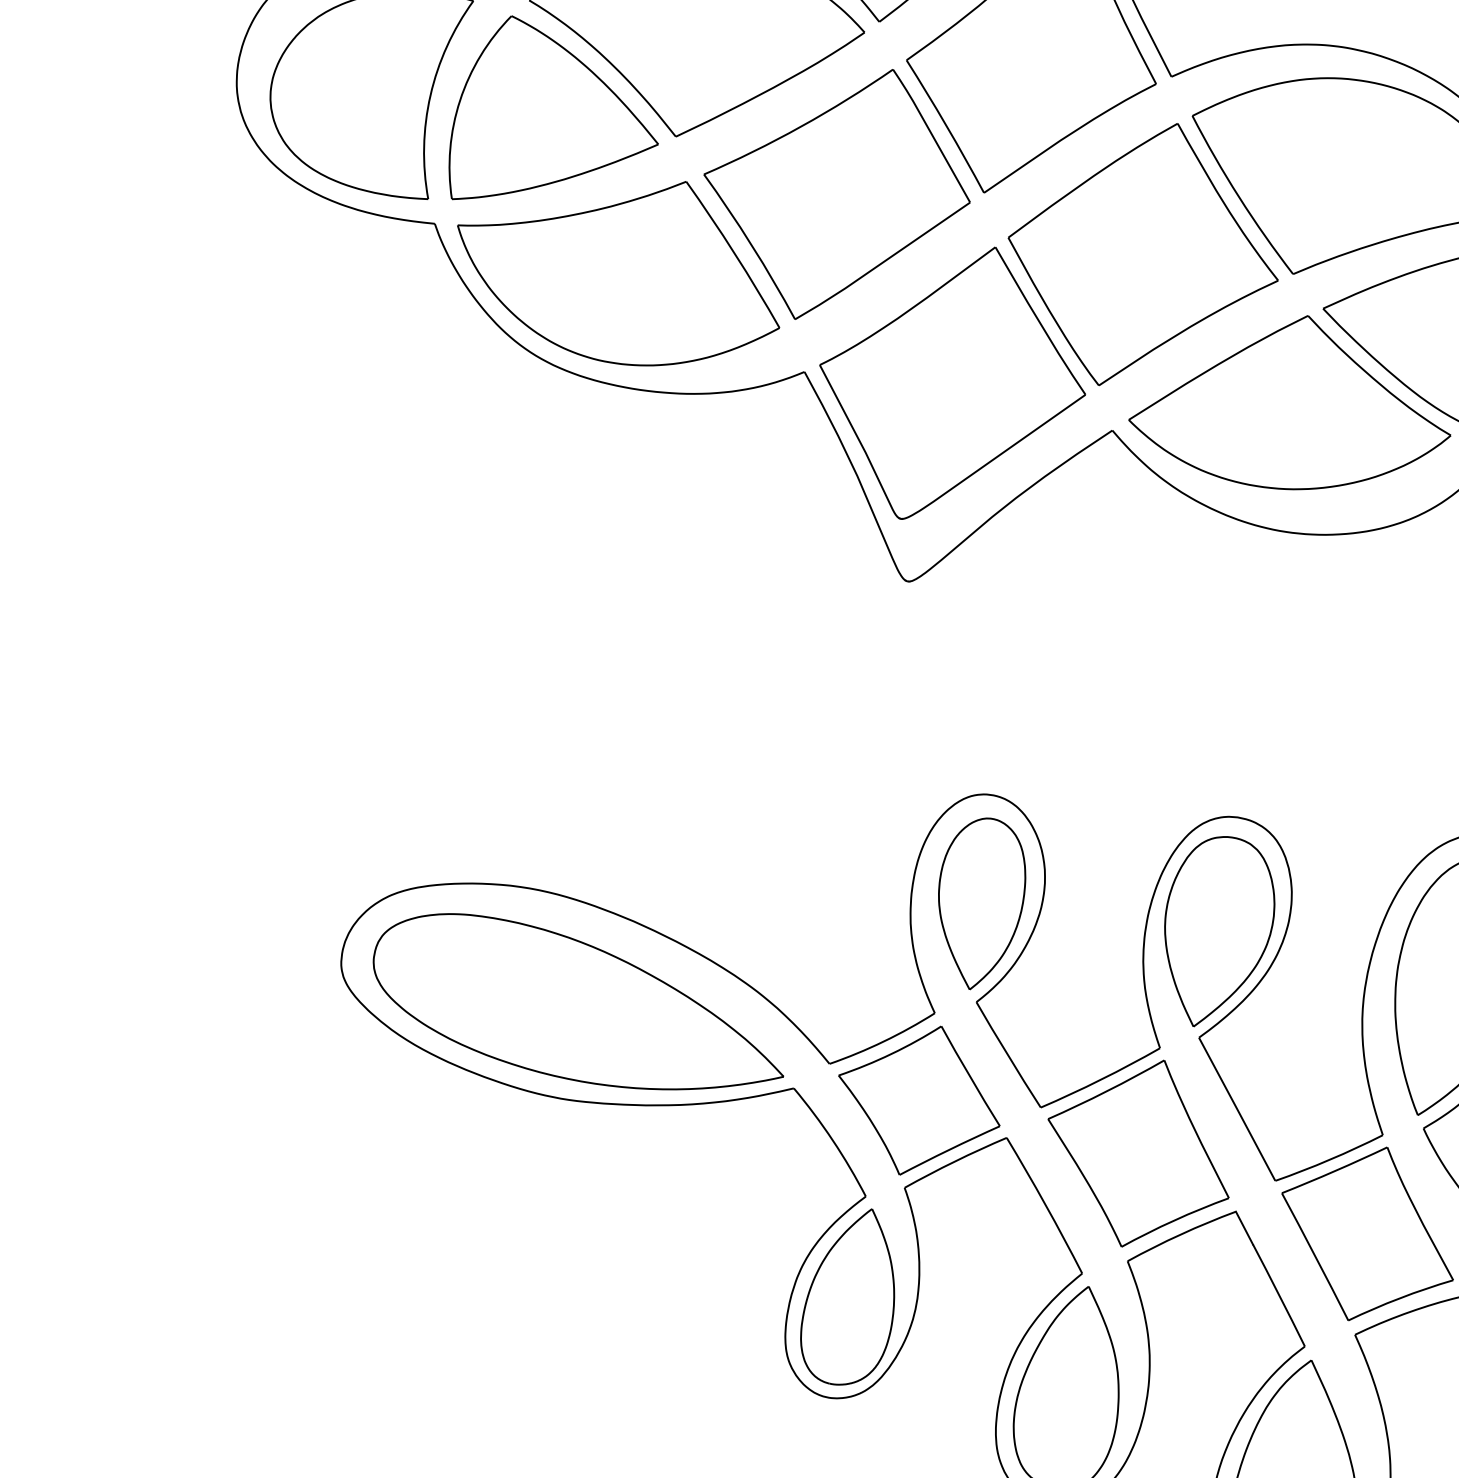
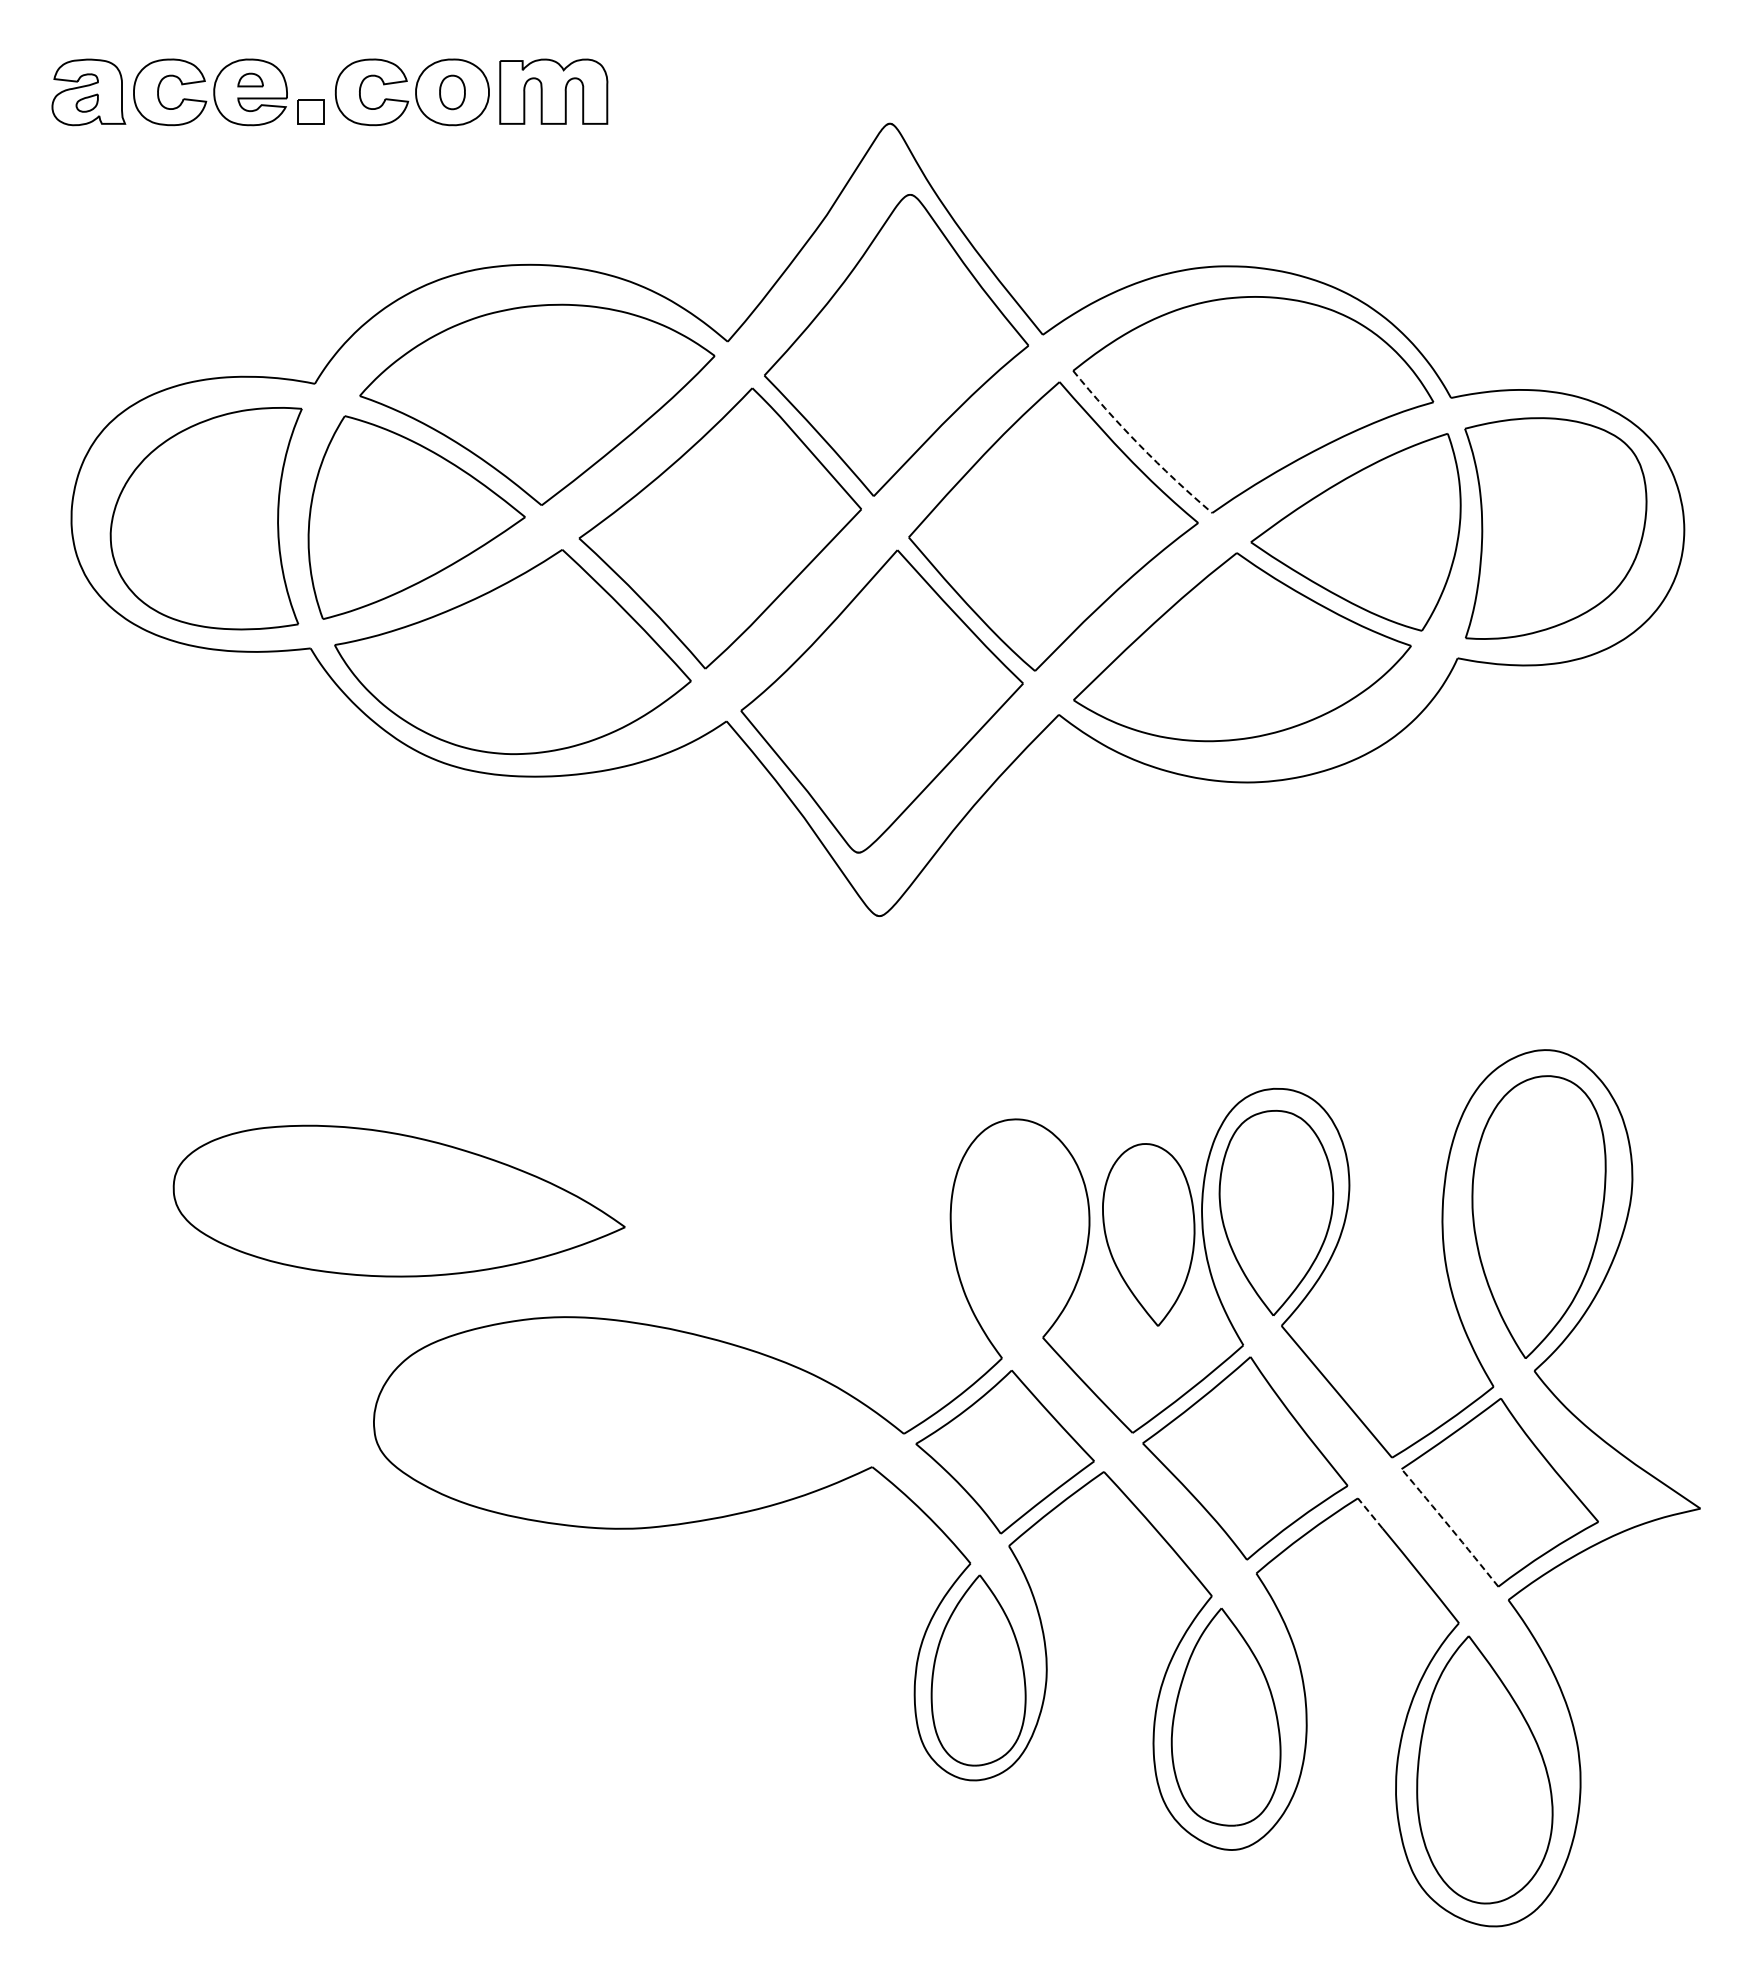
arc: (1239, 197) -> (1139, 445), solid -> dashed
part: (978, 903) -> (1148, 1234), moved
part: (579, 1008) -> (398, 1200), moved
line: (1244, 1228) -> (1370, 1513), solid -> dashed
arc: (1315, 1256) -> (1450, 1527), solid -> dashed

